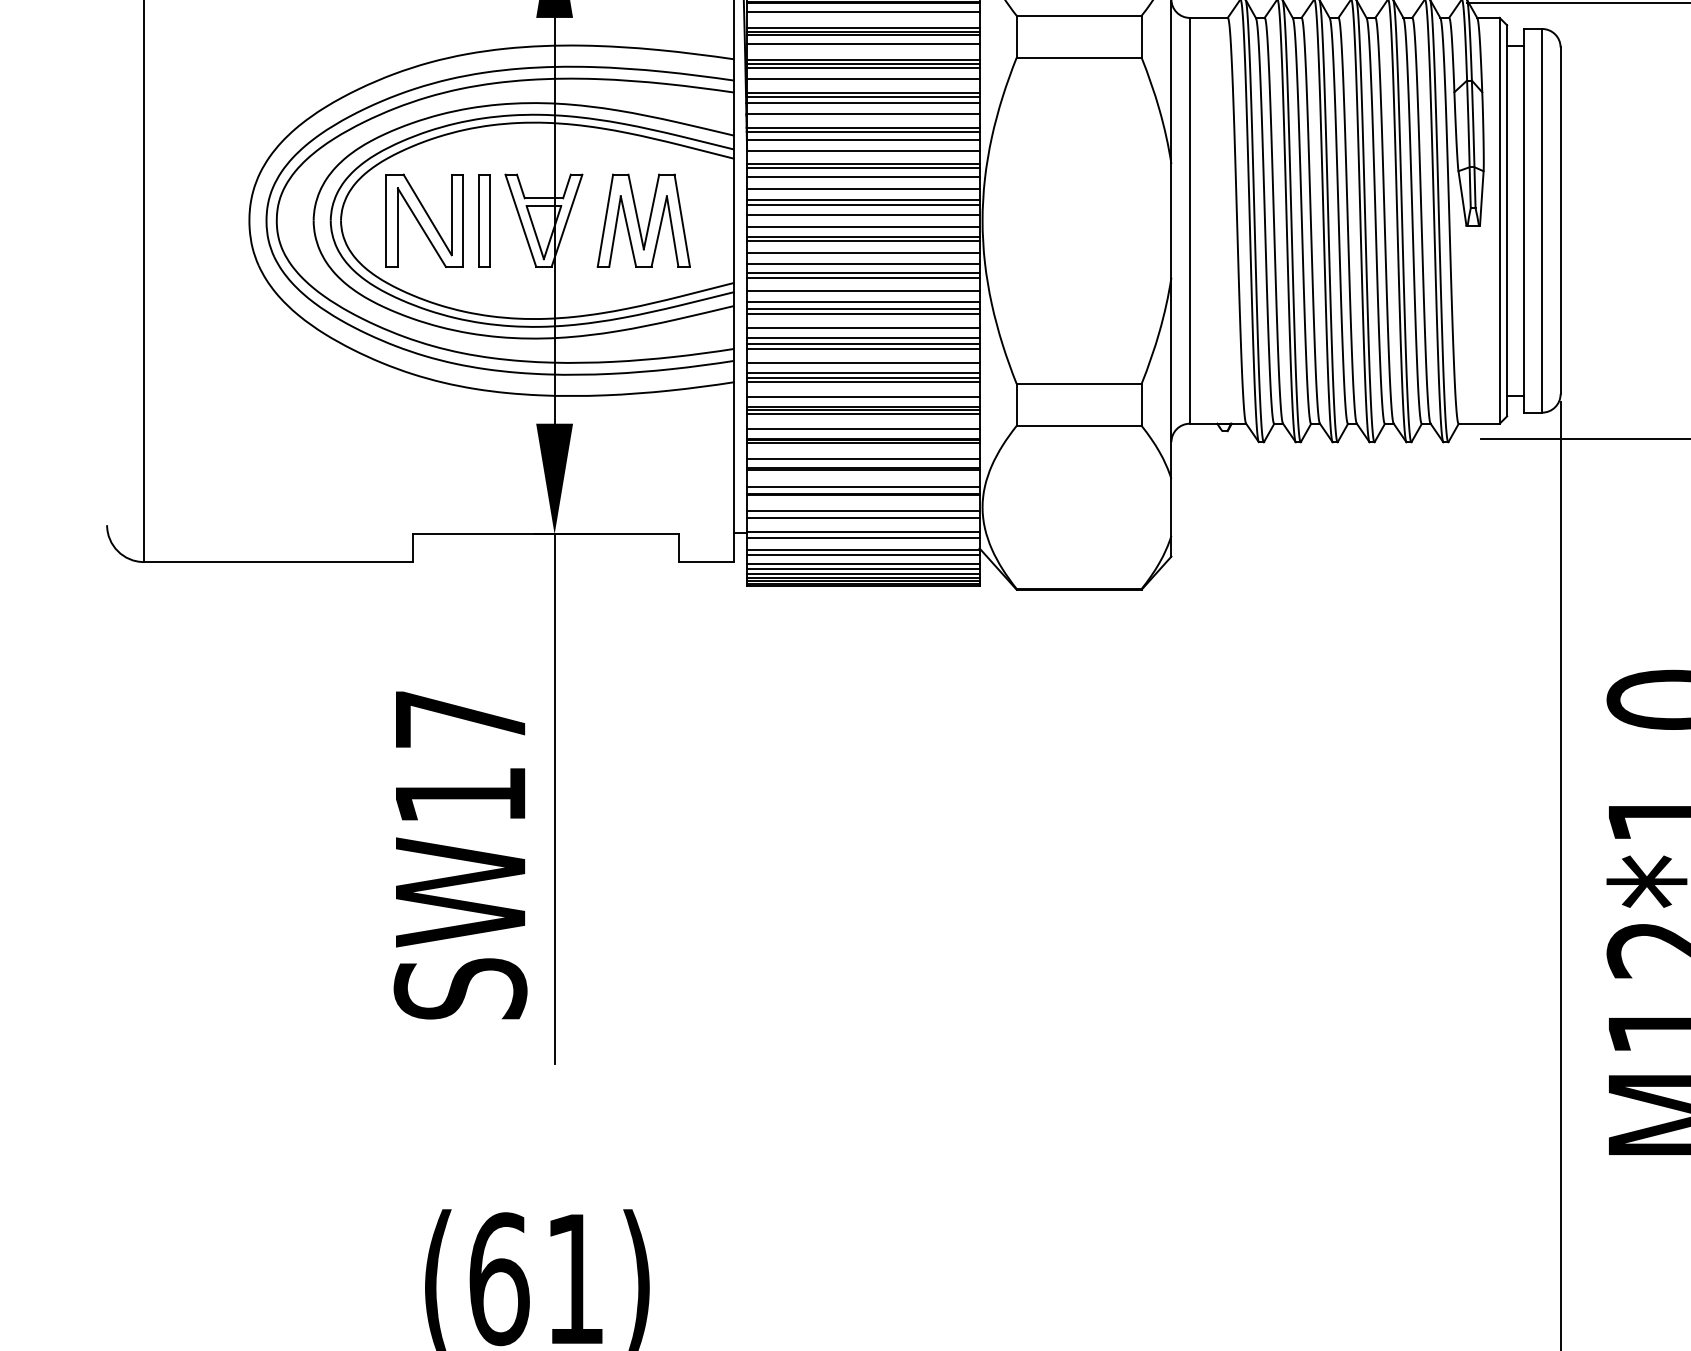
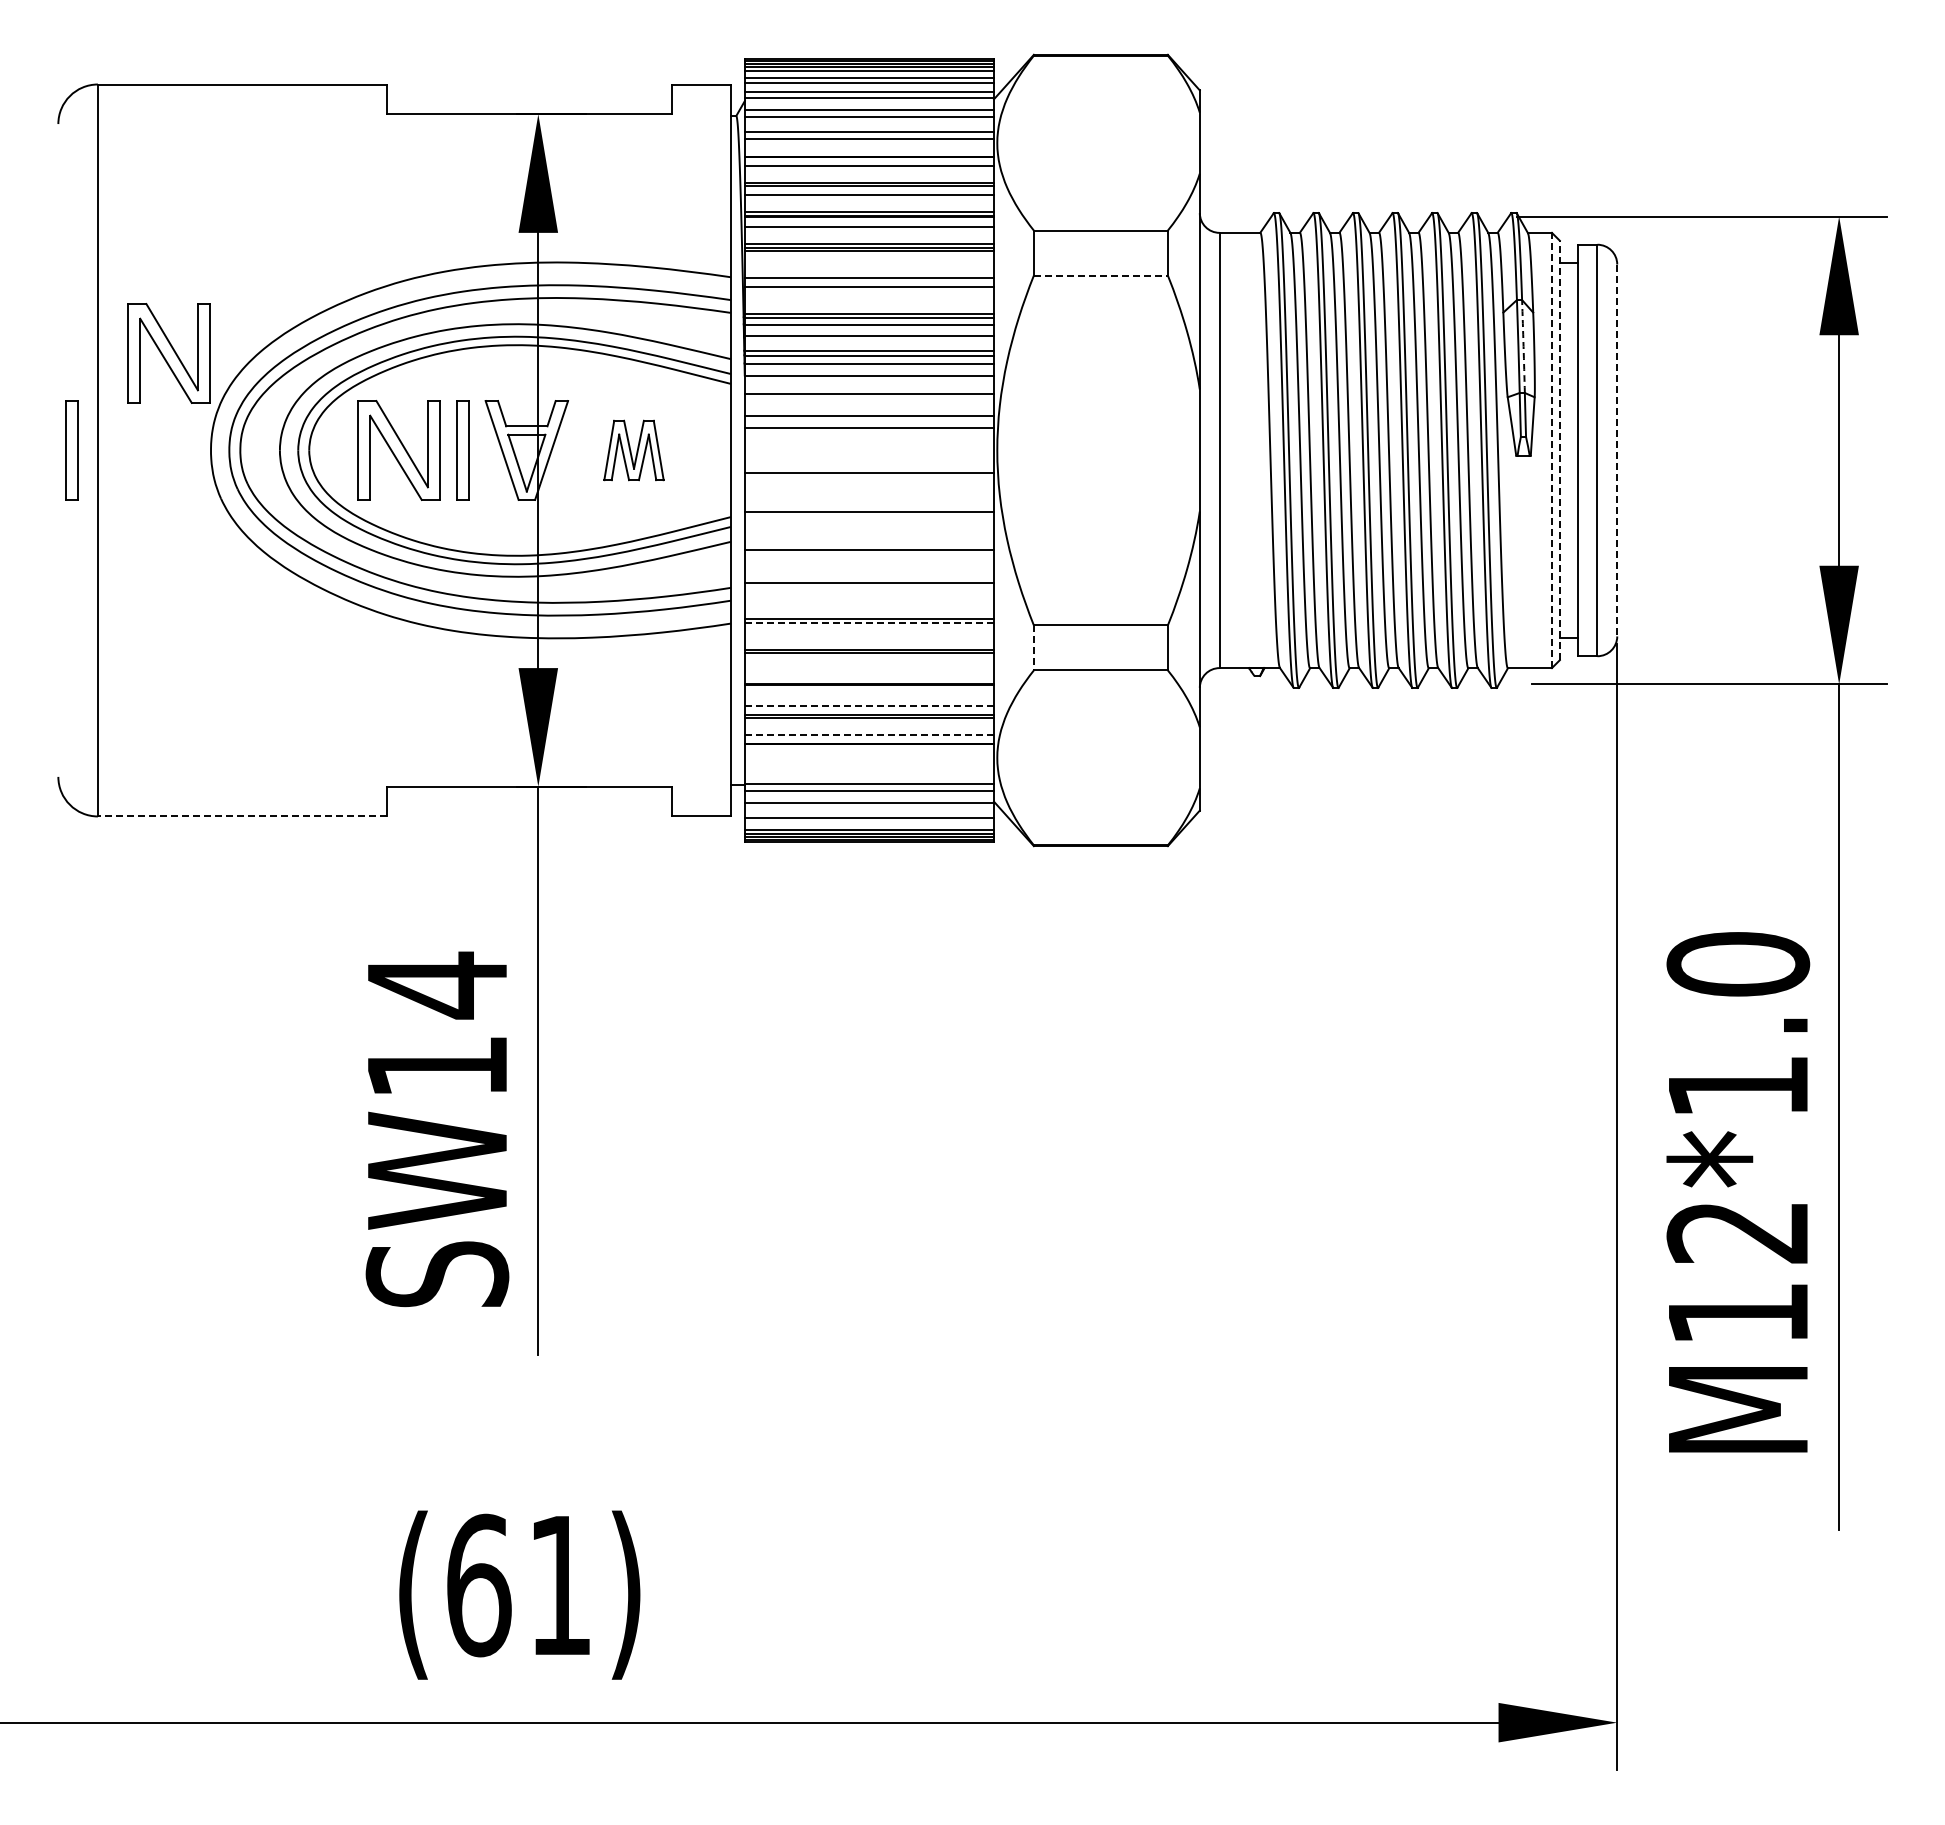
line: (863, 44) -> (869, 261), removed
line: (1079, 57) -> (1101, 275), solid -> dashed
line: (863, 63) -> (869, 281), removed
line: (863, 78) -> (869, 297), removed
arc: (1473, 123) -> (1523, 346), solid -> dashed
part: (209, 130) -> (168, 353), added
line: (863, 163) -> (869, 389), removed
line: (863, 177) -> (869, 403), removed
line: (863, 204) -> (869, 433), removed
line: (863, 215) -> (869, 444), removed
part: (119, 220) -> (71, 450), added
part: (643, 220) -> (633, 450), size x0.6
line: (1499, 220) -> (1551, 450), solid -> dashed
line: (1506, 220) -> (1559, 450), solid -> dashed
line: (1560, 220) -> (1617, 450), solid -> dashed
line: (863, 226) -> (869, 456), removed
line: (863, 236) -> (869, 467), removed
line: (863, 253) -> (869, 485), removed
line: (863, 264) -> (869, 497), removed
line: (863, 273) -> (869, 506), removed
line: (863, 290) -> (869, 525), removed
line: (863, 301) -> (869, 537), removed
line: (863, 309) -> (869, 545), removed
line: (863, 327) -> (869, 564), removed
line: (863, 338) -> (869, 576), removed
line: (863, 348) -> (869, 587), removed
line: (863, 363) -> (869, 603), removed
line: (863, 373) -> (869, 614), removed
line: (863, 382) -> (869, 623), solid -> dashed
line: (863, 397) -> (869, 639), removed
line: (1016, 404) -> (1033, 647), solid -> dashed
line: (863, 413) -> (869, 657), removed
line: (863, 429) -> (869, 674), removed
line: (863, 442) -> (869, 688), removed
line: (863, 459) -> (869, 706), solid -> dashed
line: (863, 486) -> (869, 735), solid -> dashed
line: (863, 510) -> (869, 761), removed
line: (863, 517) -> (869, 768), removed
line: (863, 555) -> (869, 809), removed
line: (277, 562) -> (241, 816), solid -> dashed
line: (863, 568) -> (869, 823), removed
text: (460, 719) -> (437, 985), SW17 -> SW14

